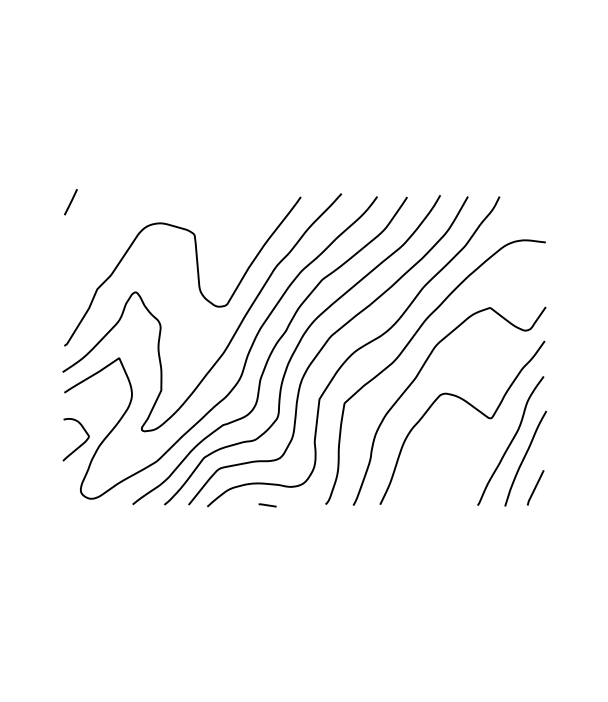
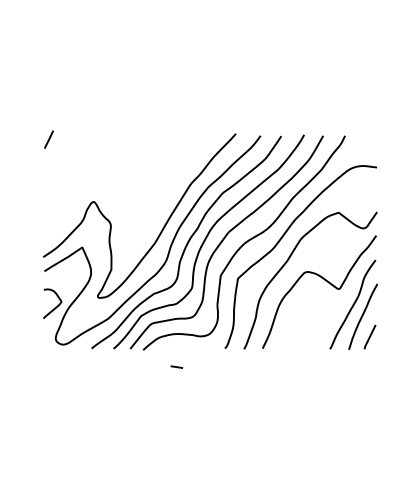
curve: (196, 269) -> (135, 186), removed
line: (267, 504) -> (176, 366), moved

